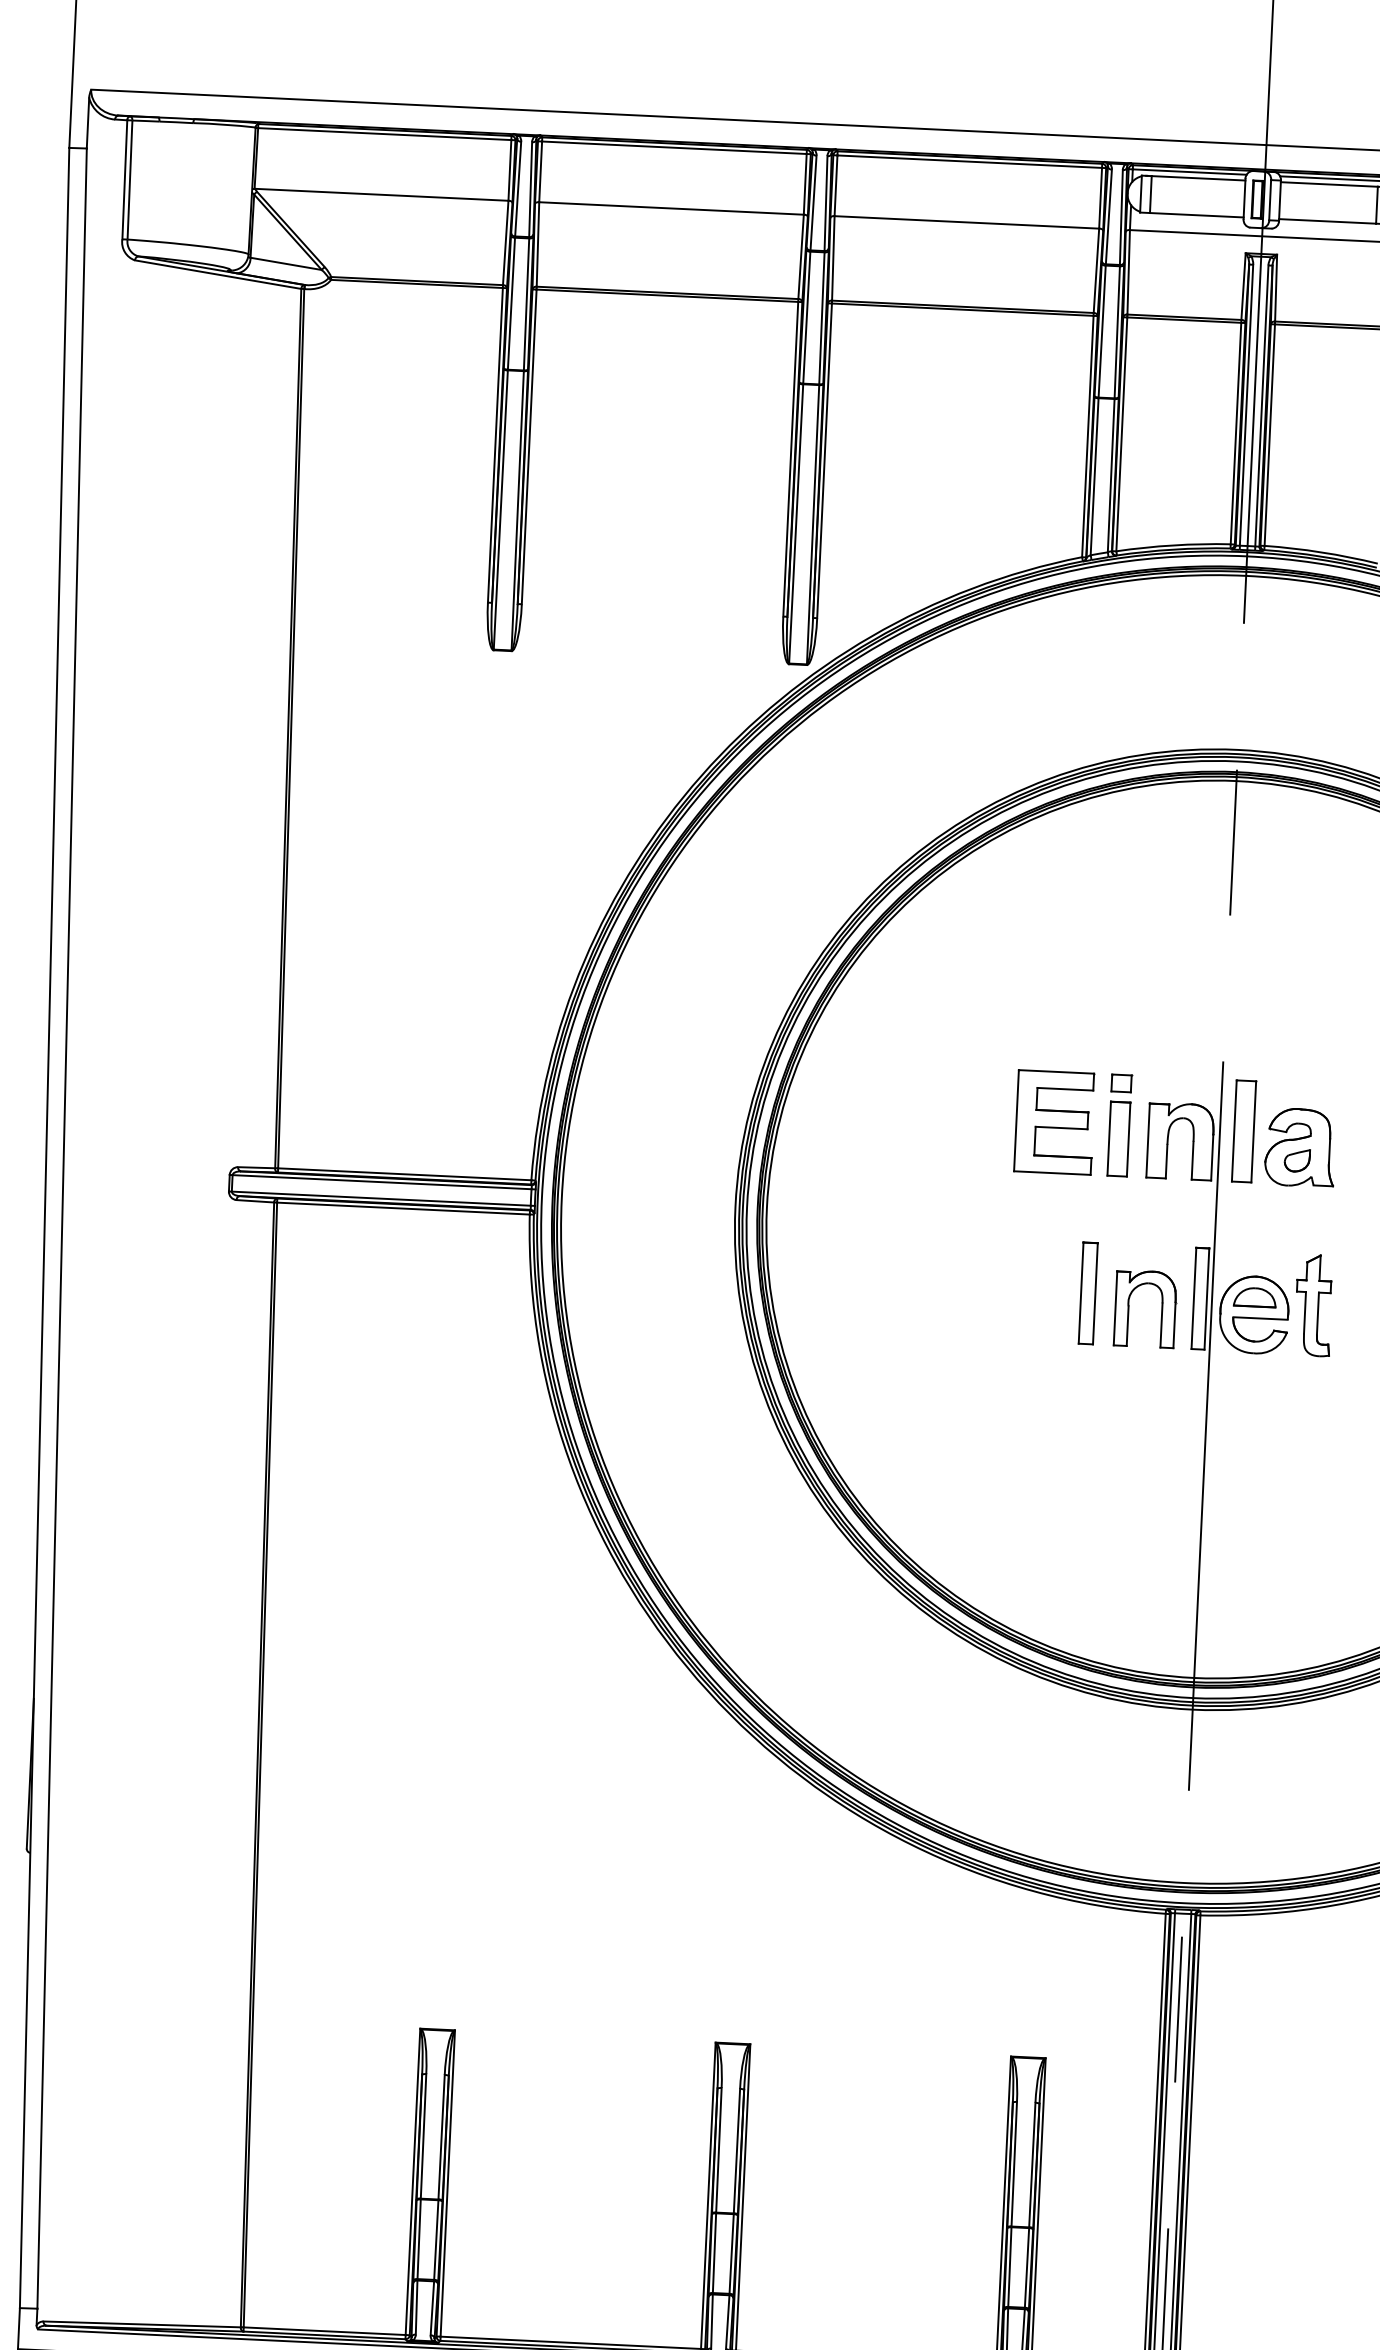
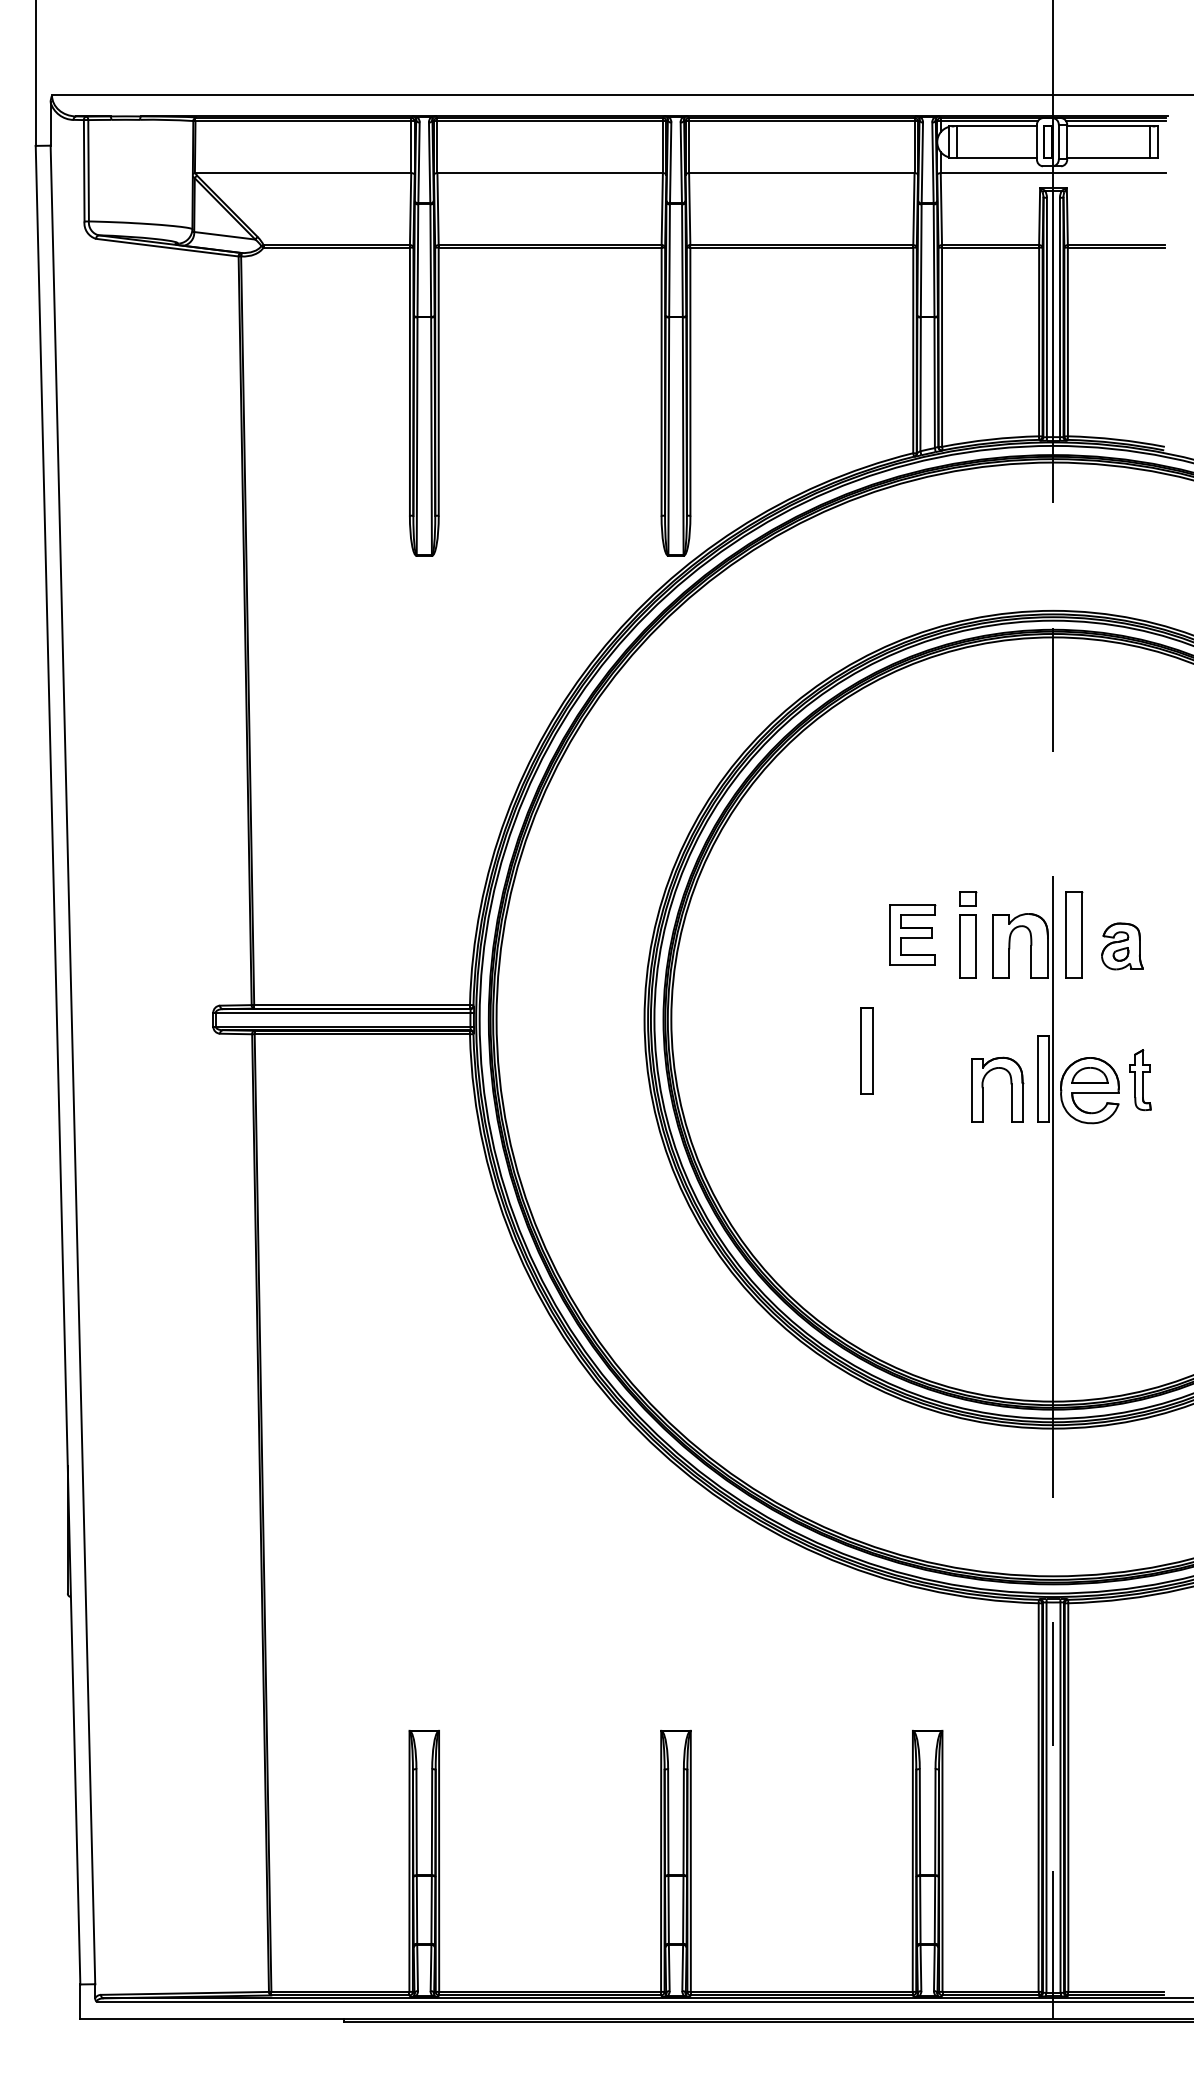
part: (1054, 1121) -> (912, 934), size x0.7
part: (1300, 1147) -> (1122, 946), size x0.7
part: (1087, 1292) -> (866, 1050), moved
part: (1314, 1304) -> (1140, 1079), size x0.7

